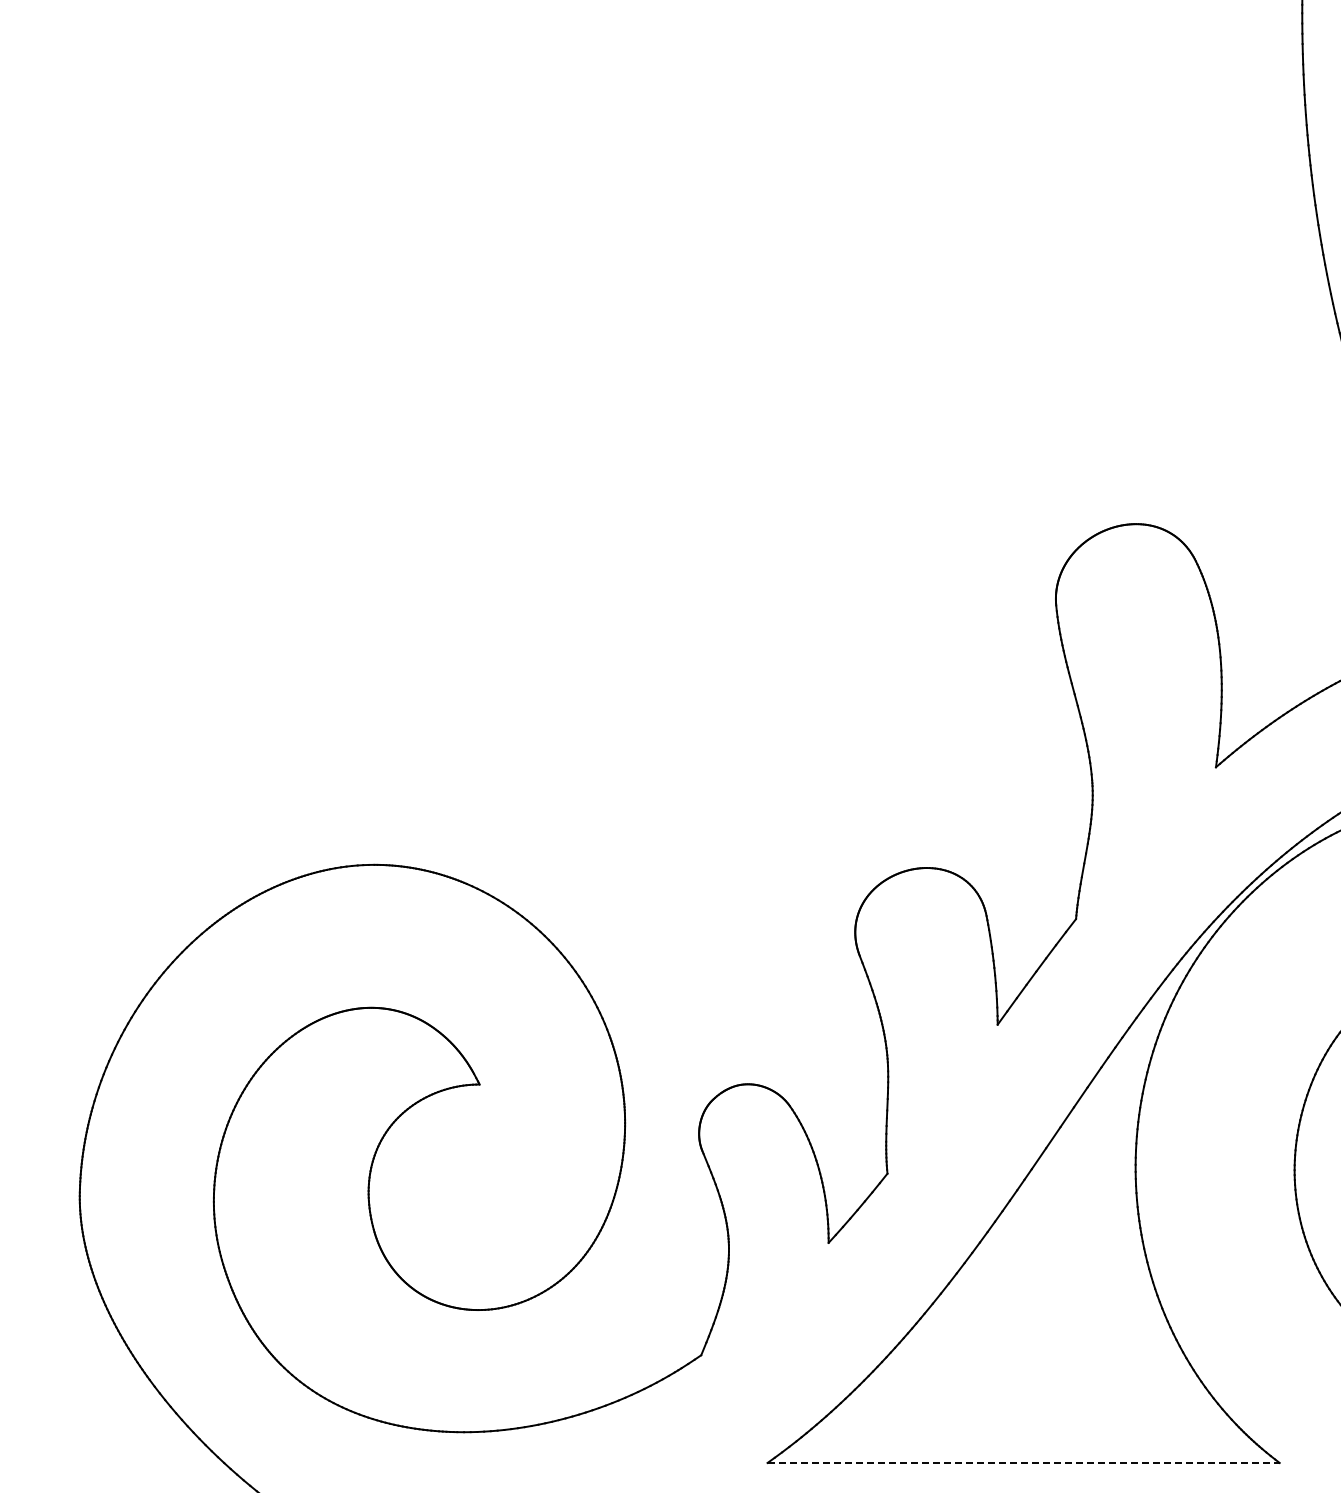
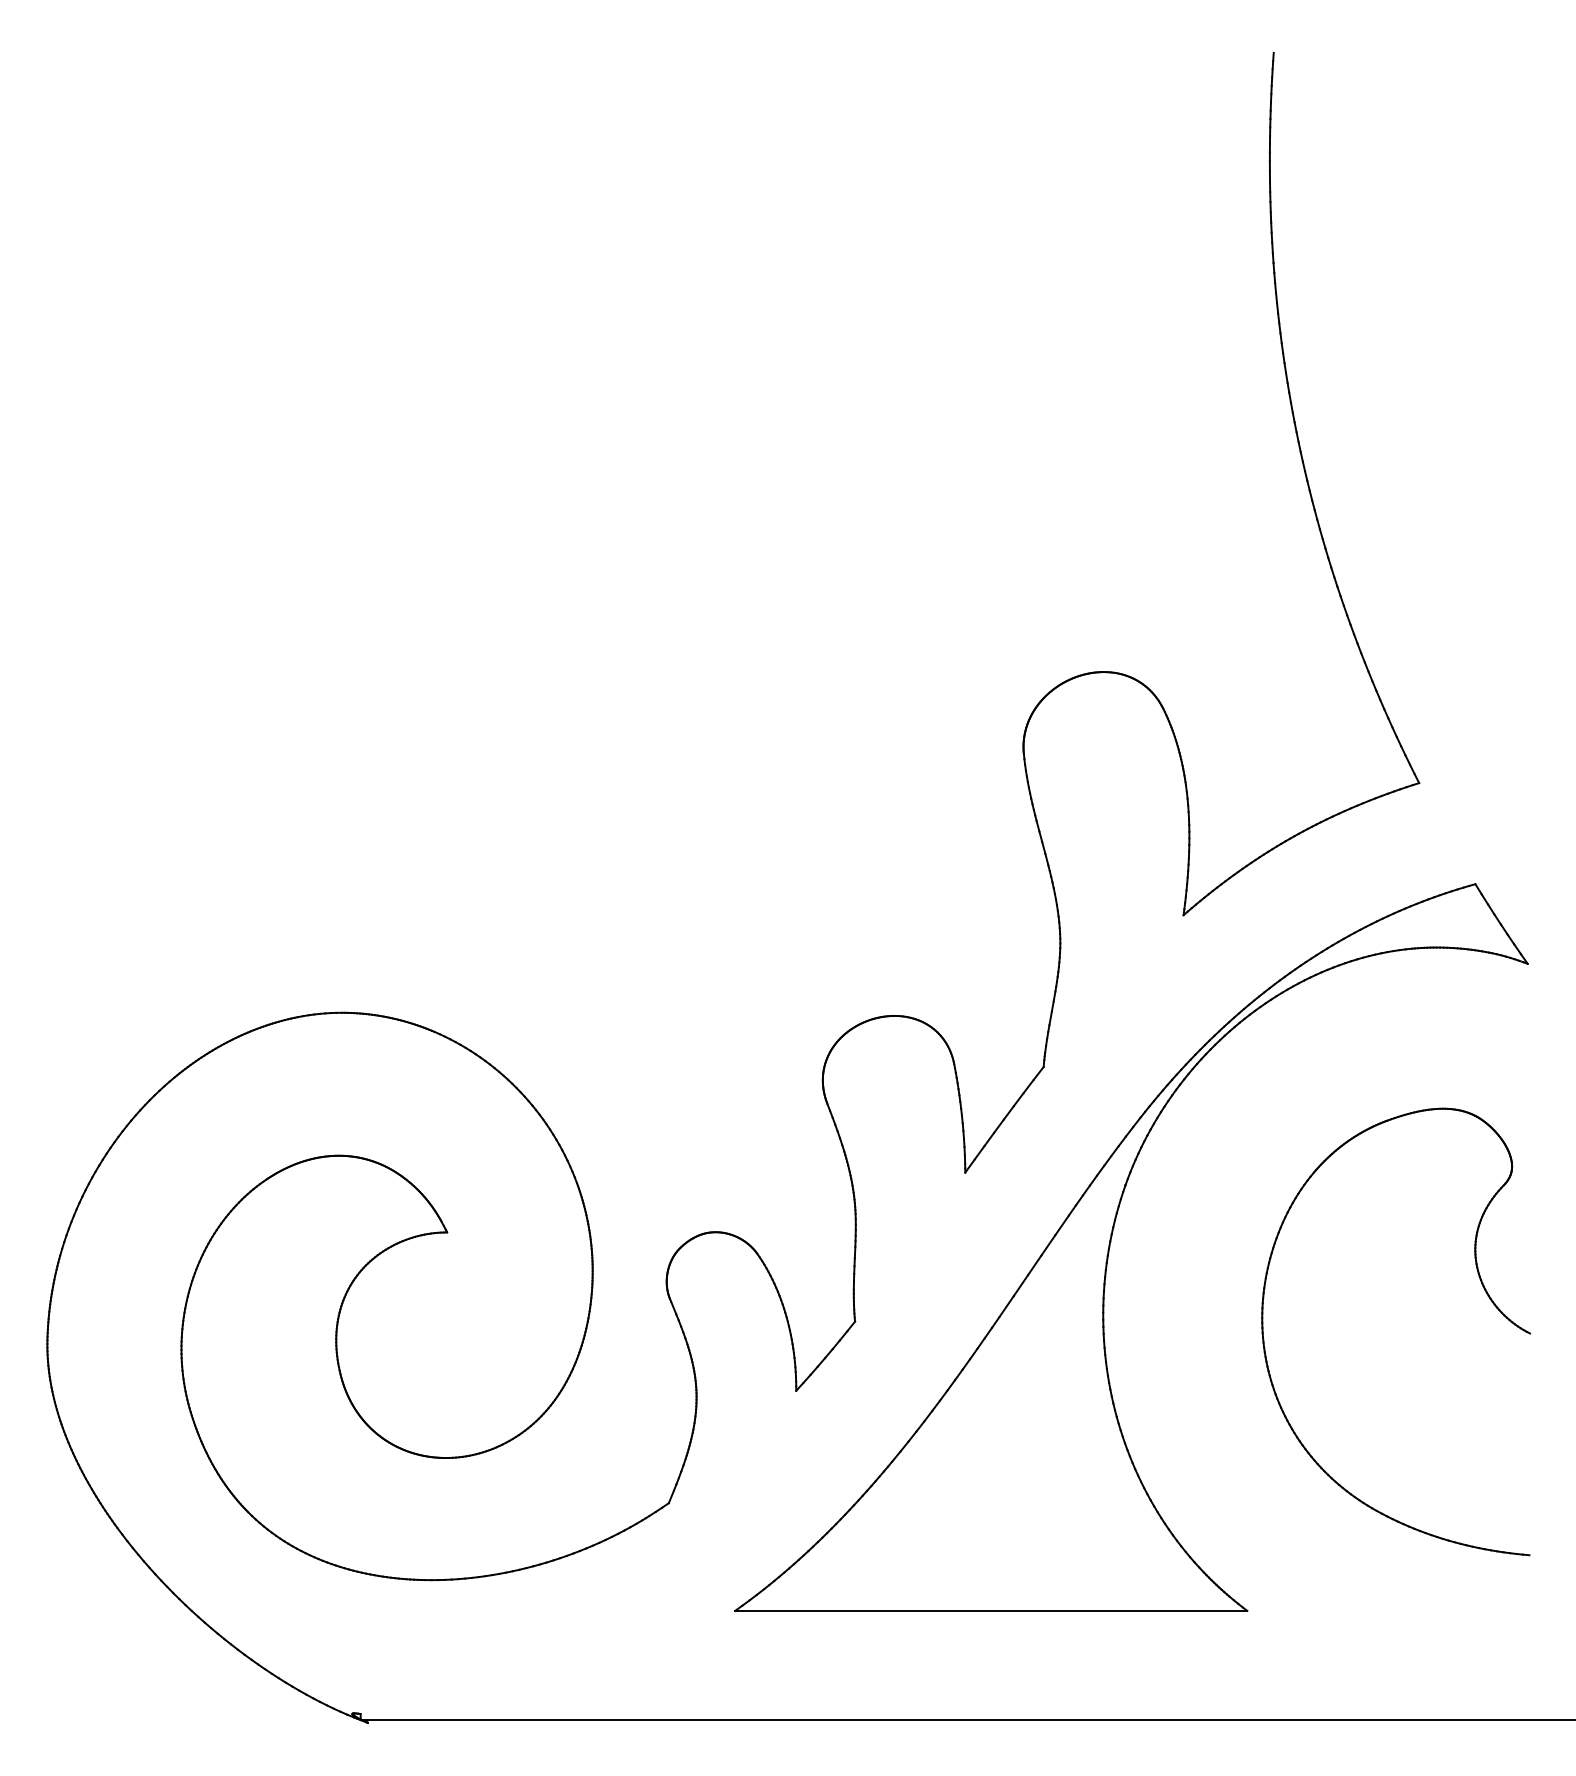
line: (1023, 1462) -> (991, 1610), dashed -> solid

